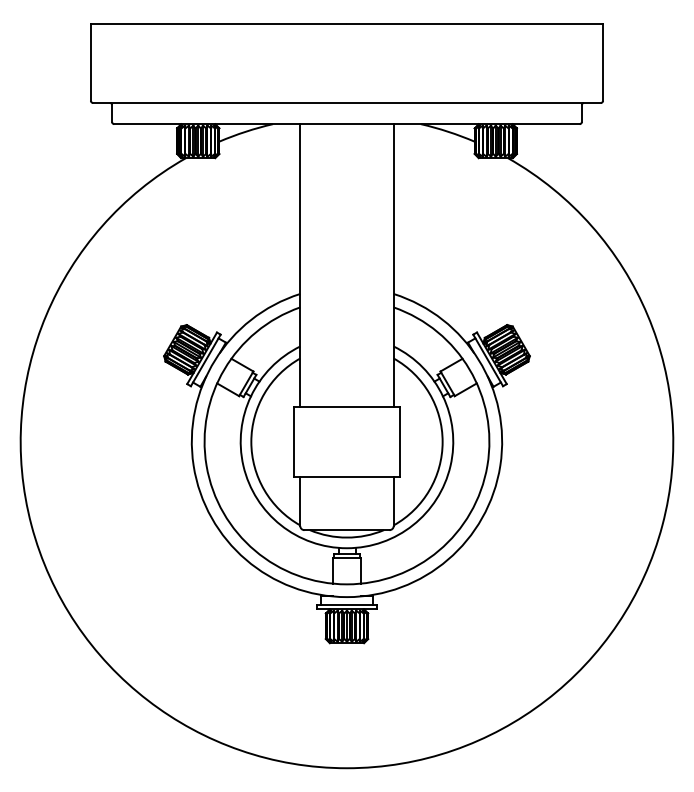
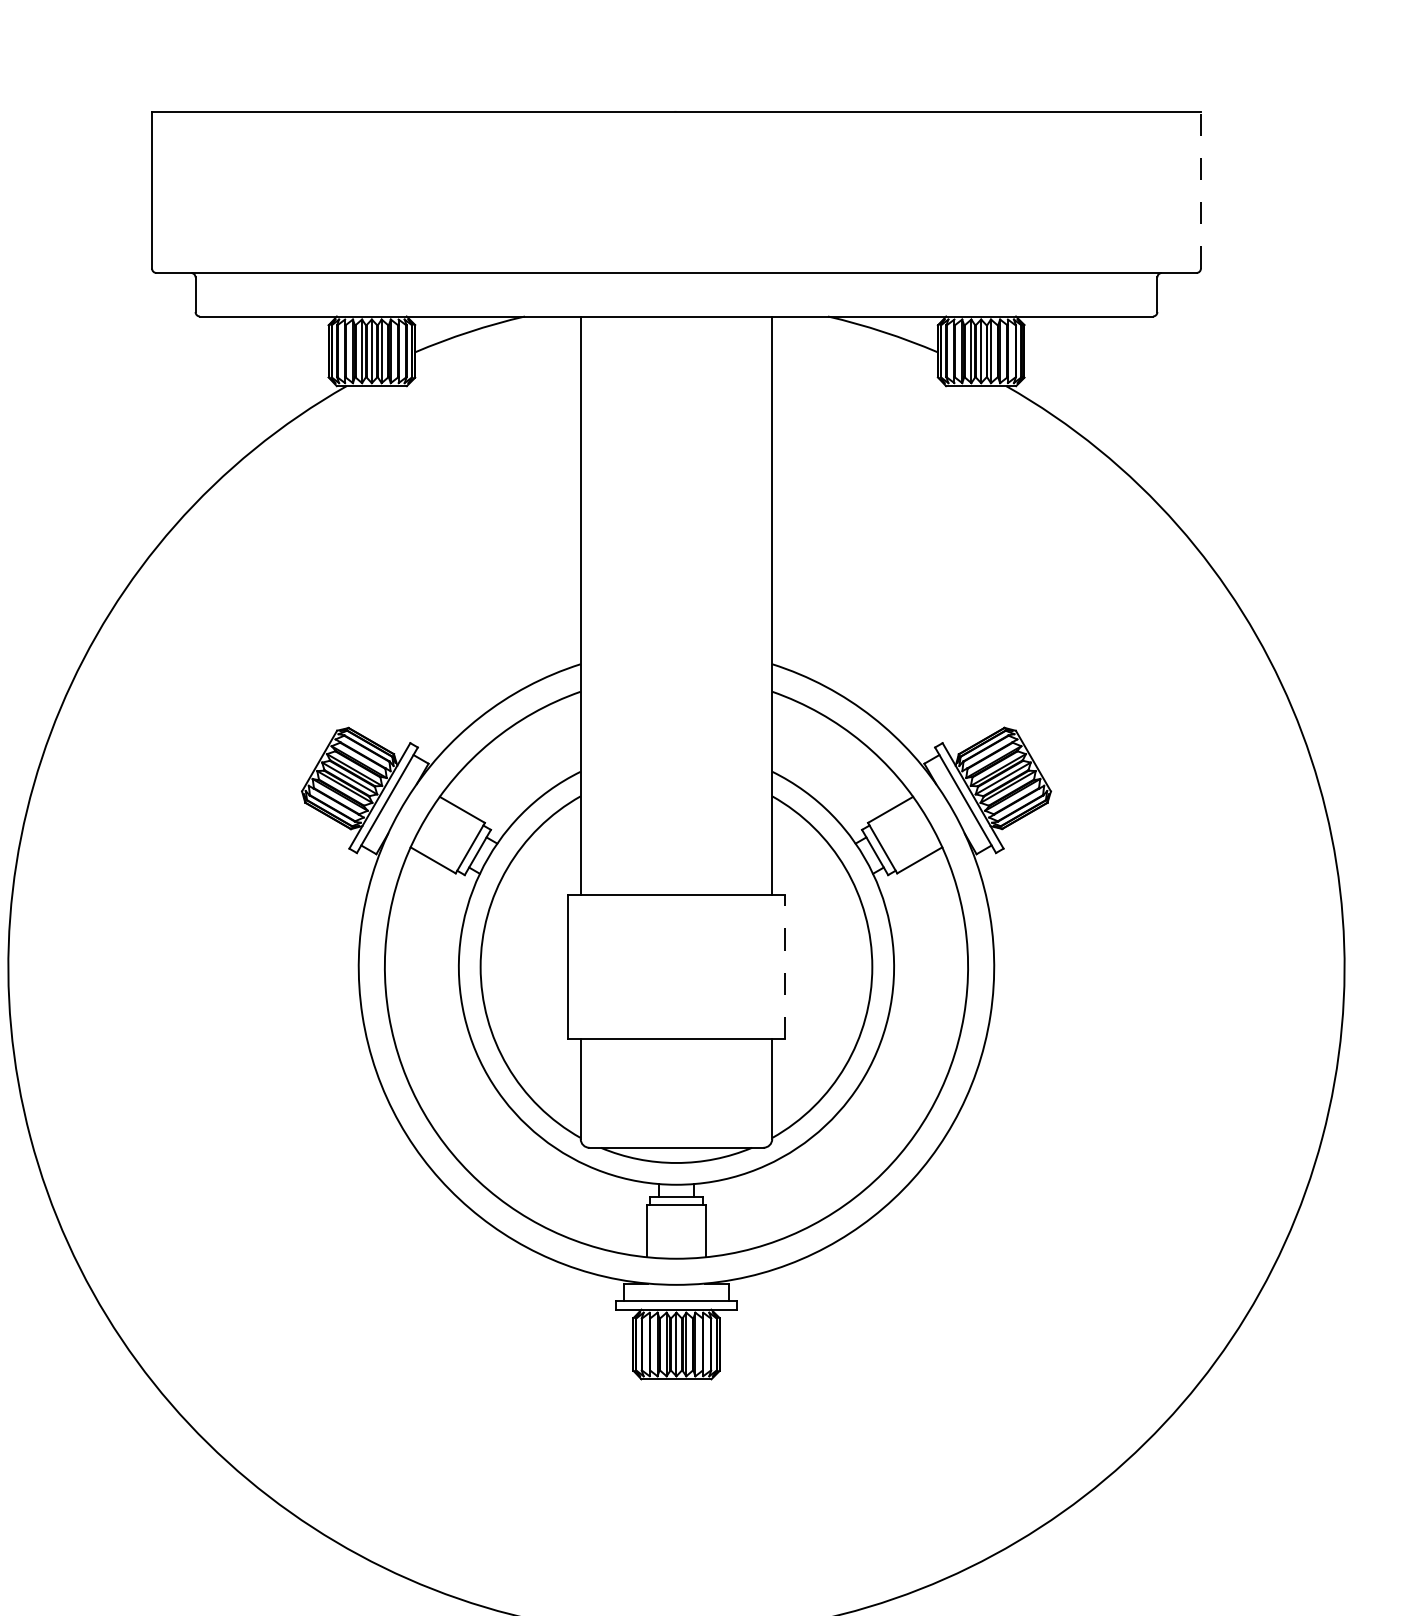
line: (603, 62) -> (1201, 190), solid -> dashed
line: (400, 441) -> (786, 966), solid -> dashed

